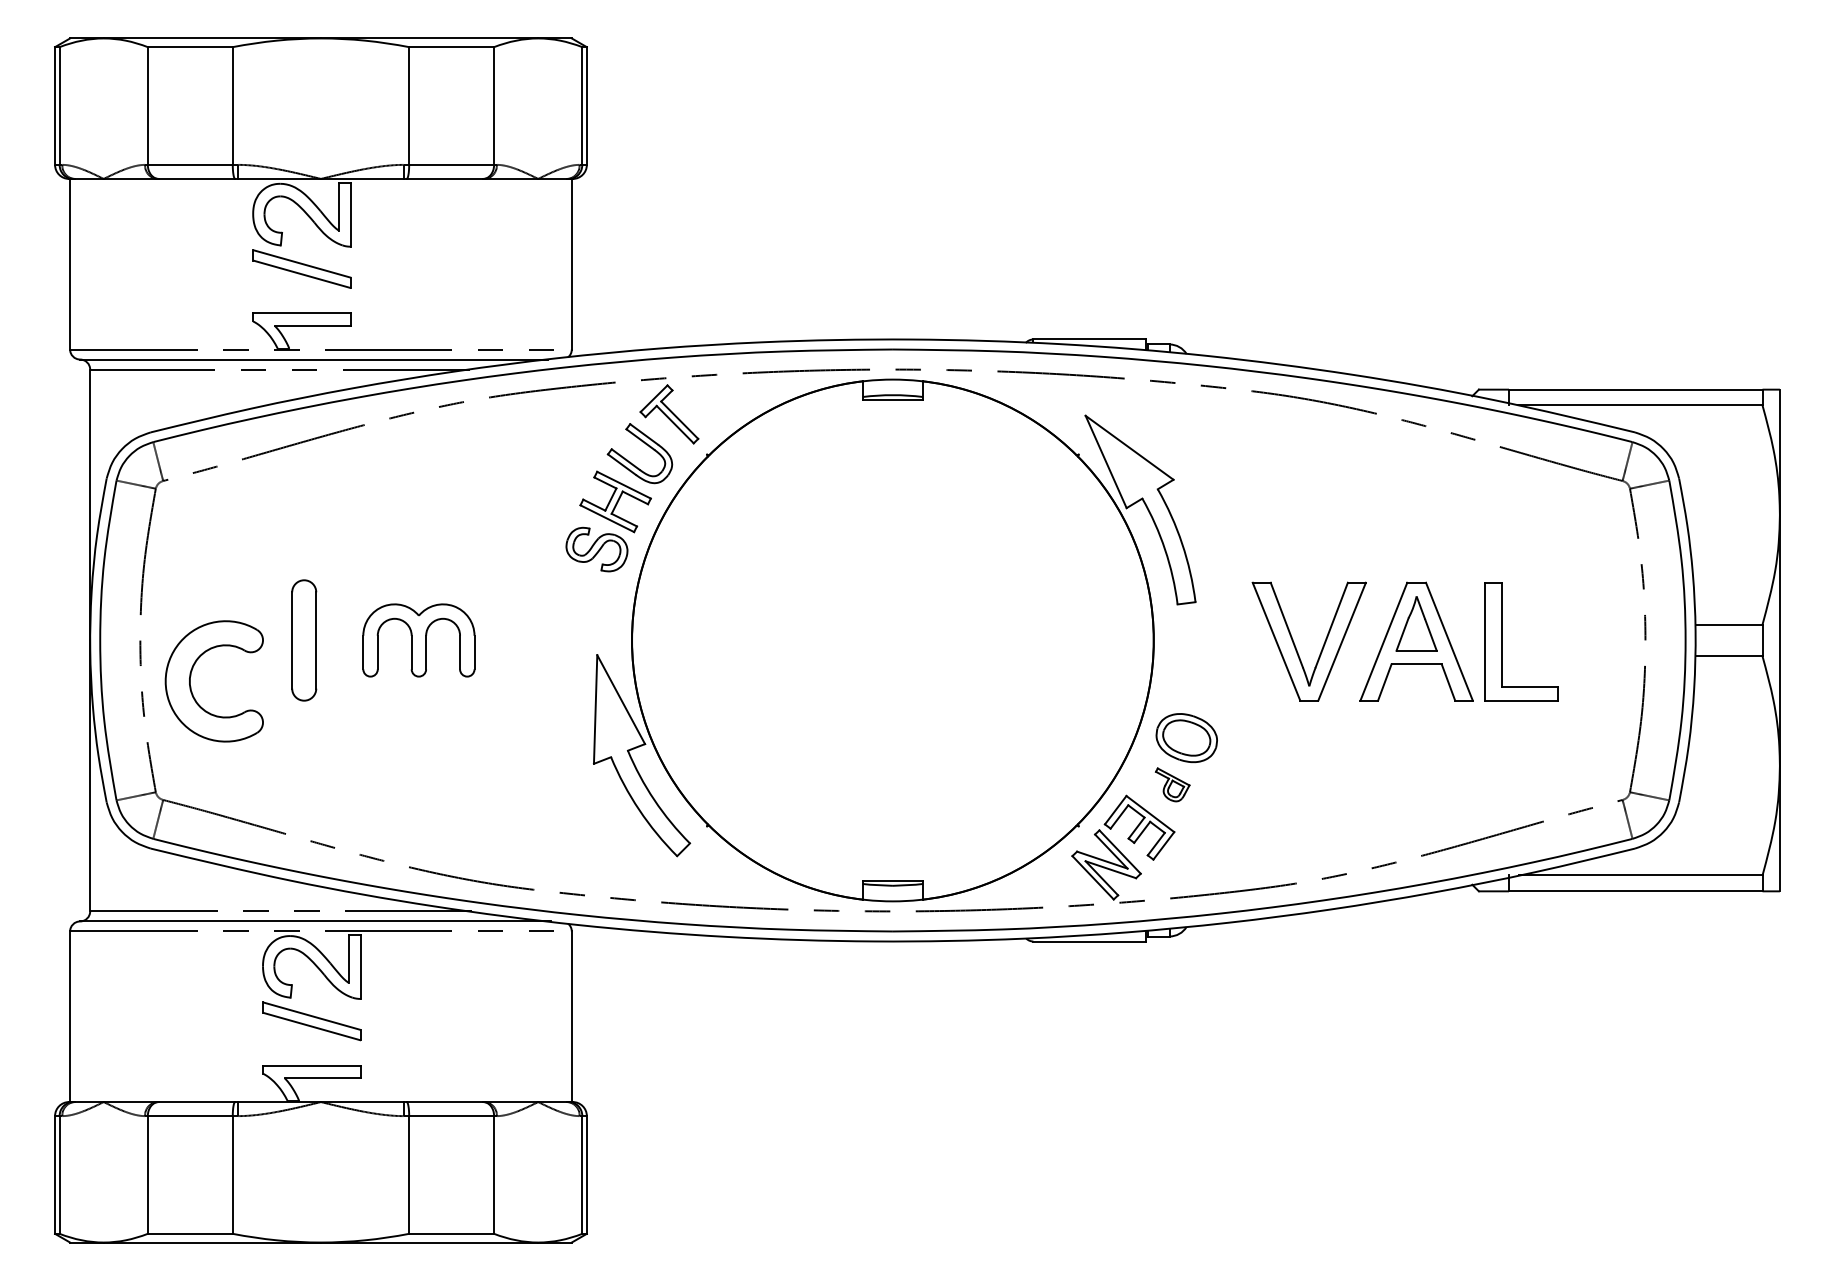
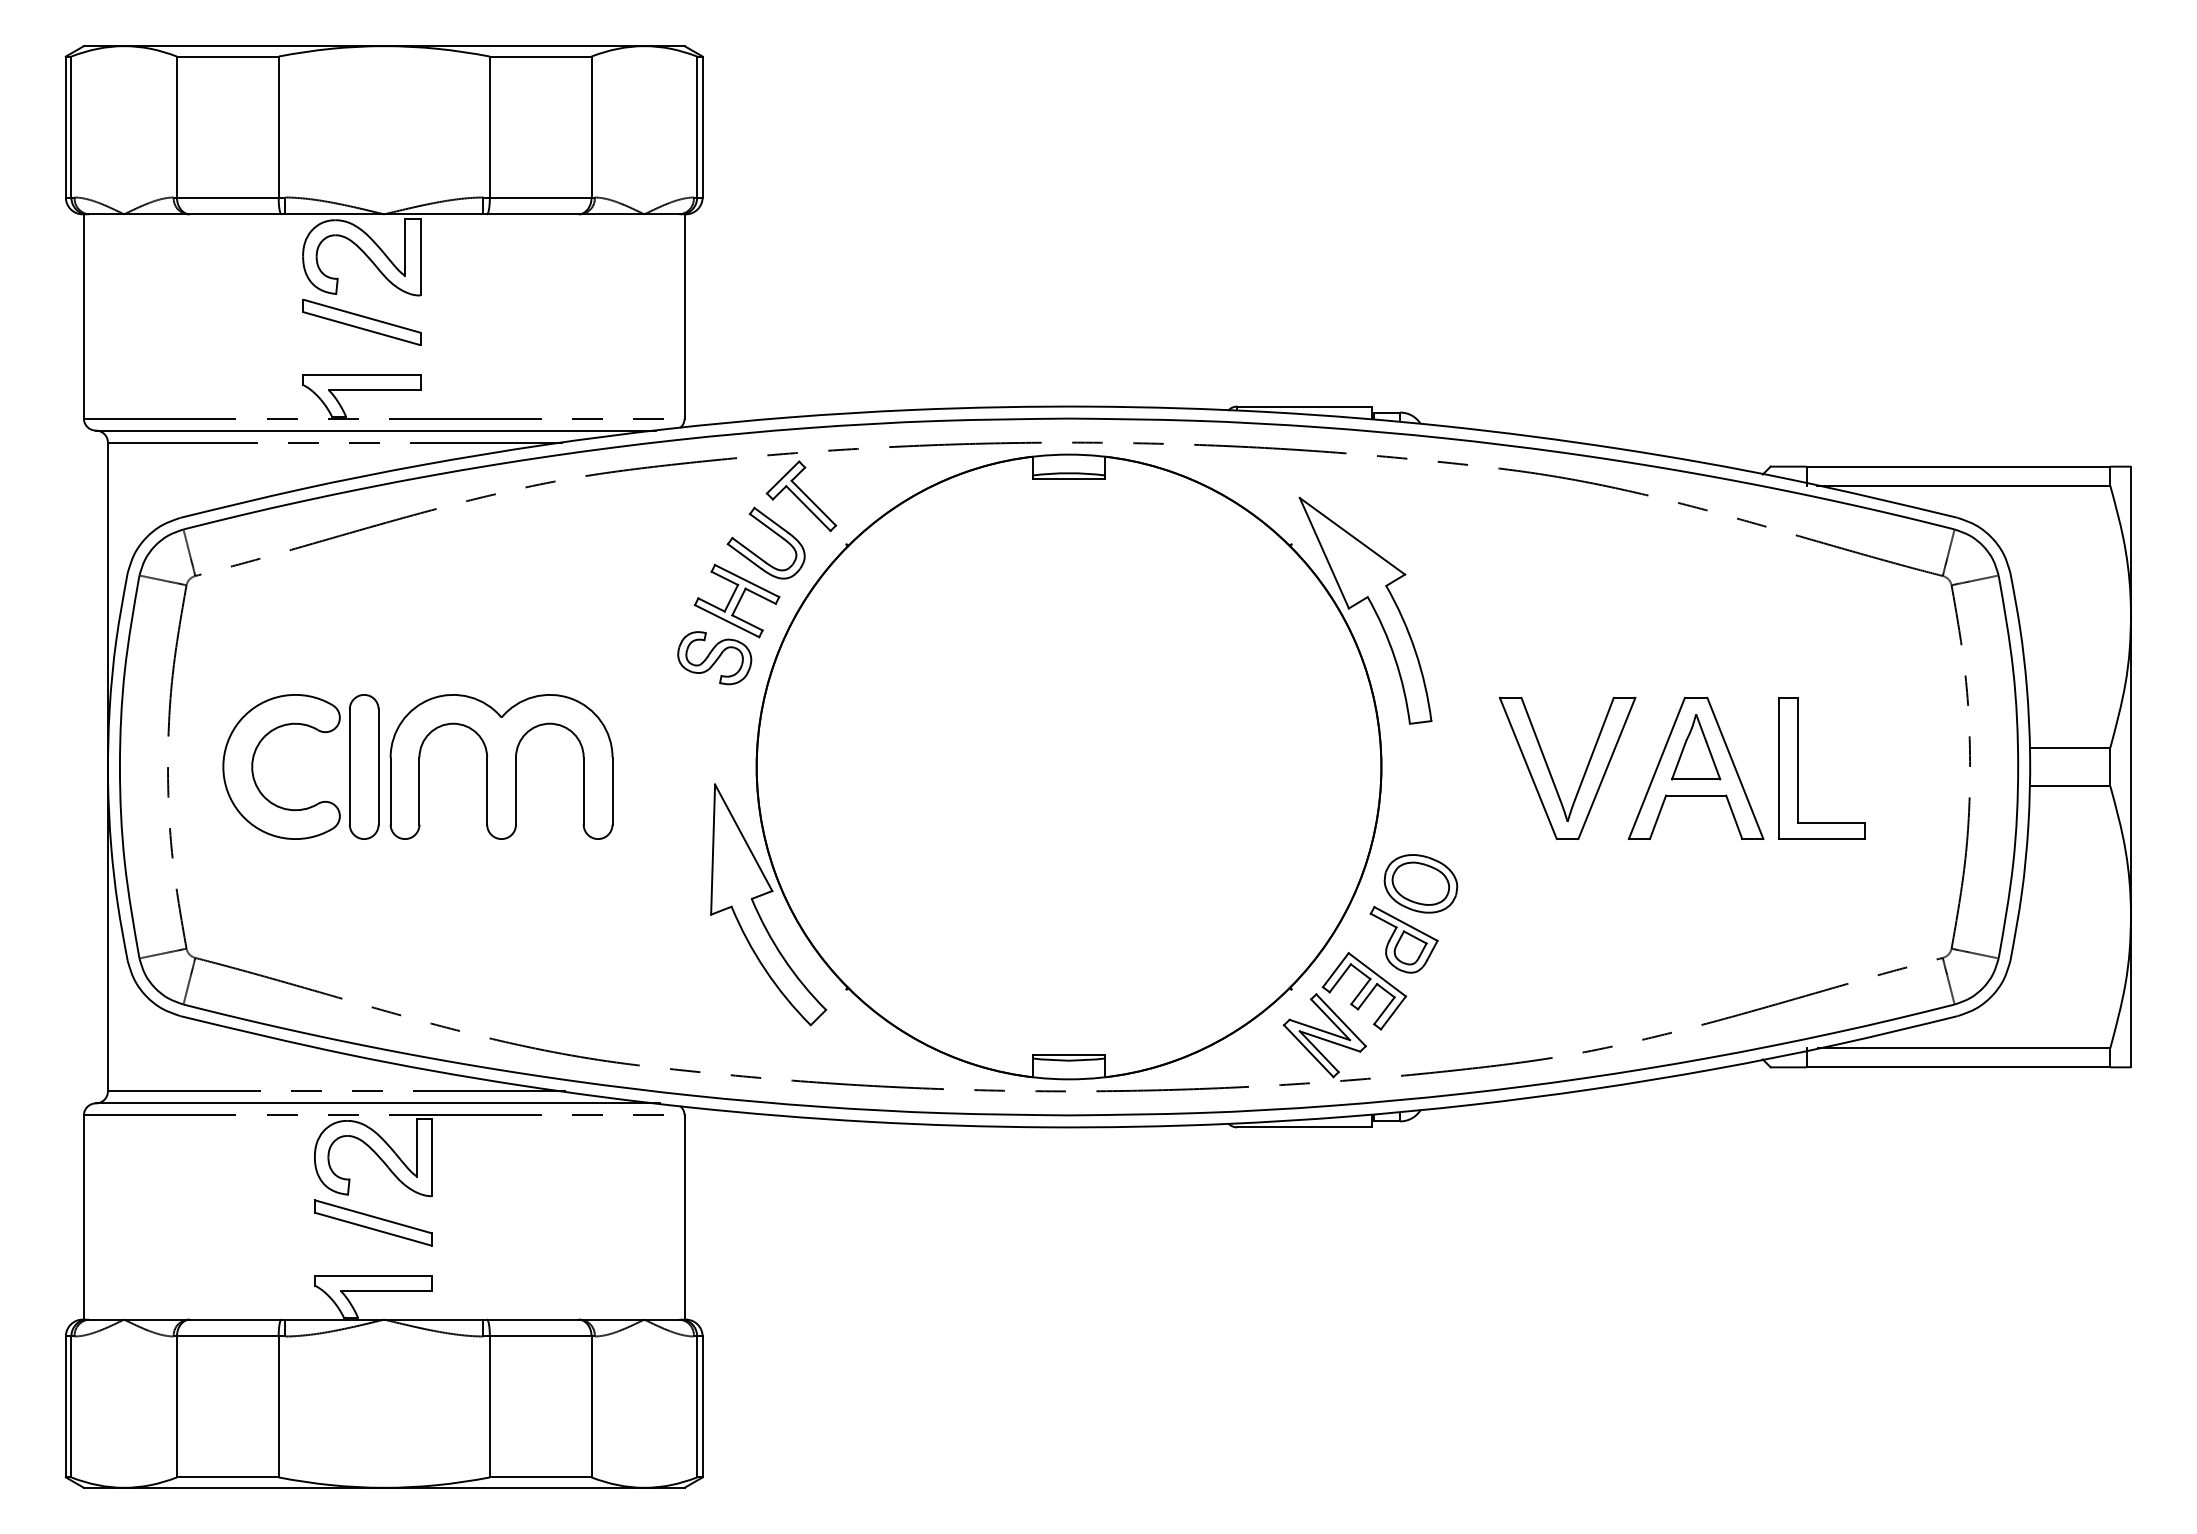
part: (418, 640) -> (501, 766), size x1.67
part: (190, 681) -> (253, 766), moved
part: (1172, 784) -> (1403, 939), size x1.67

